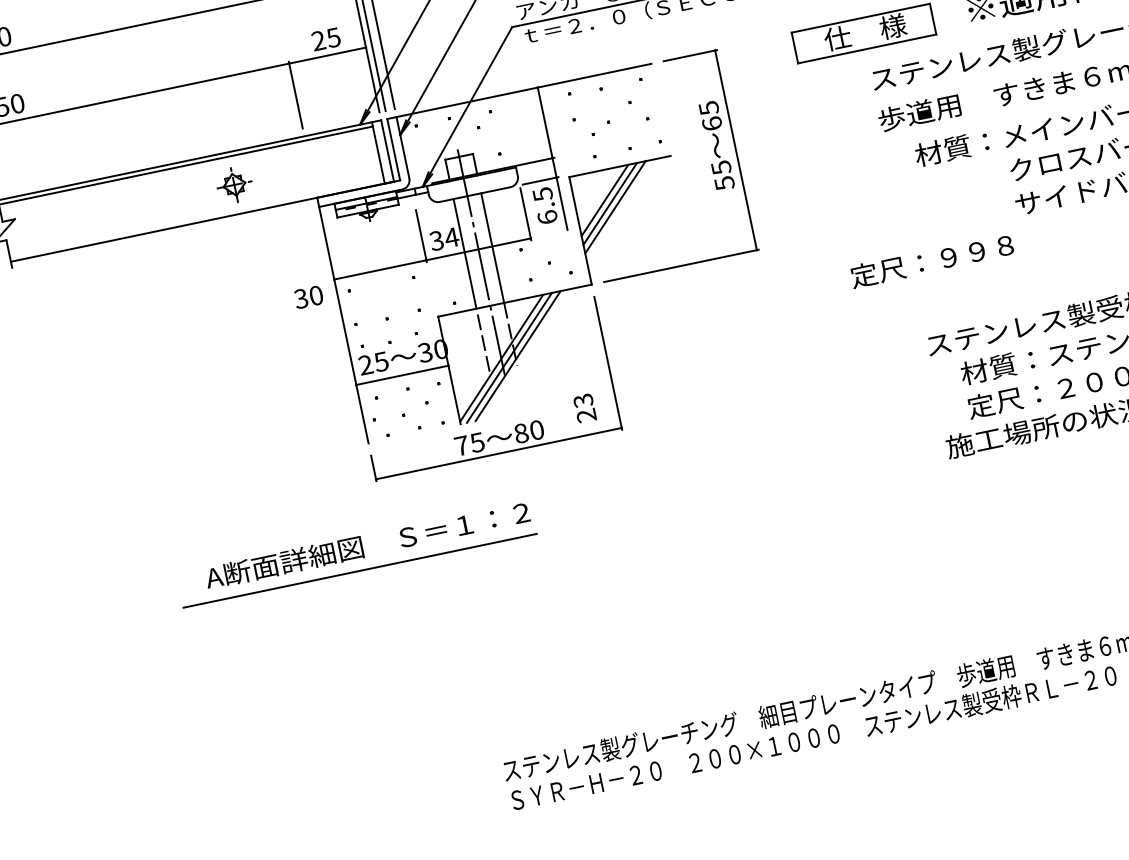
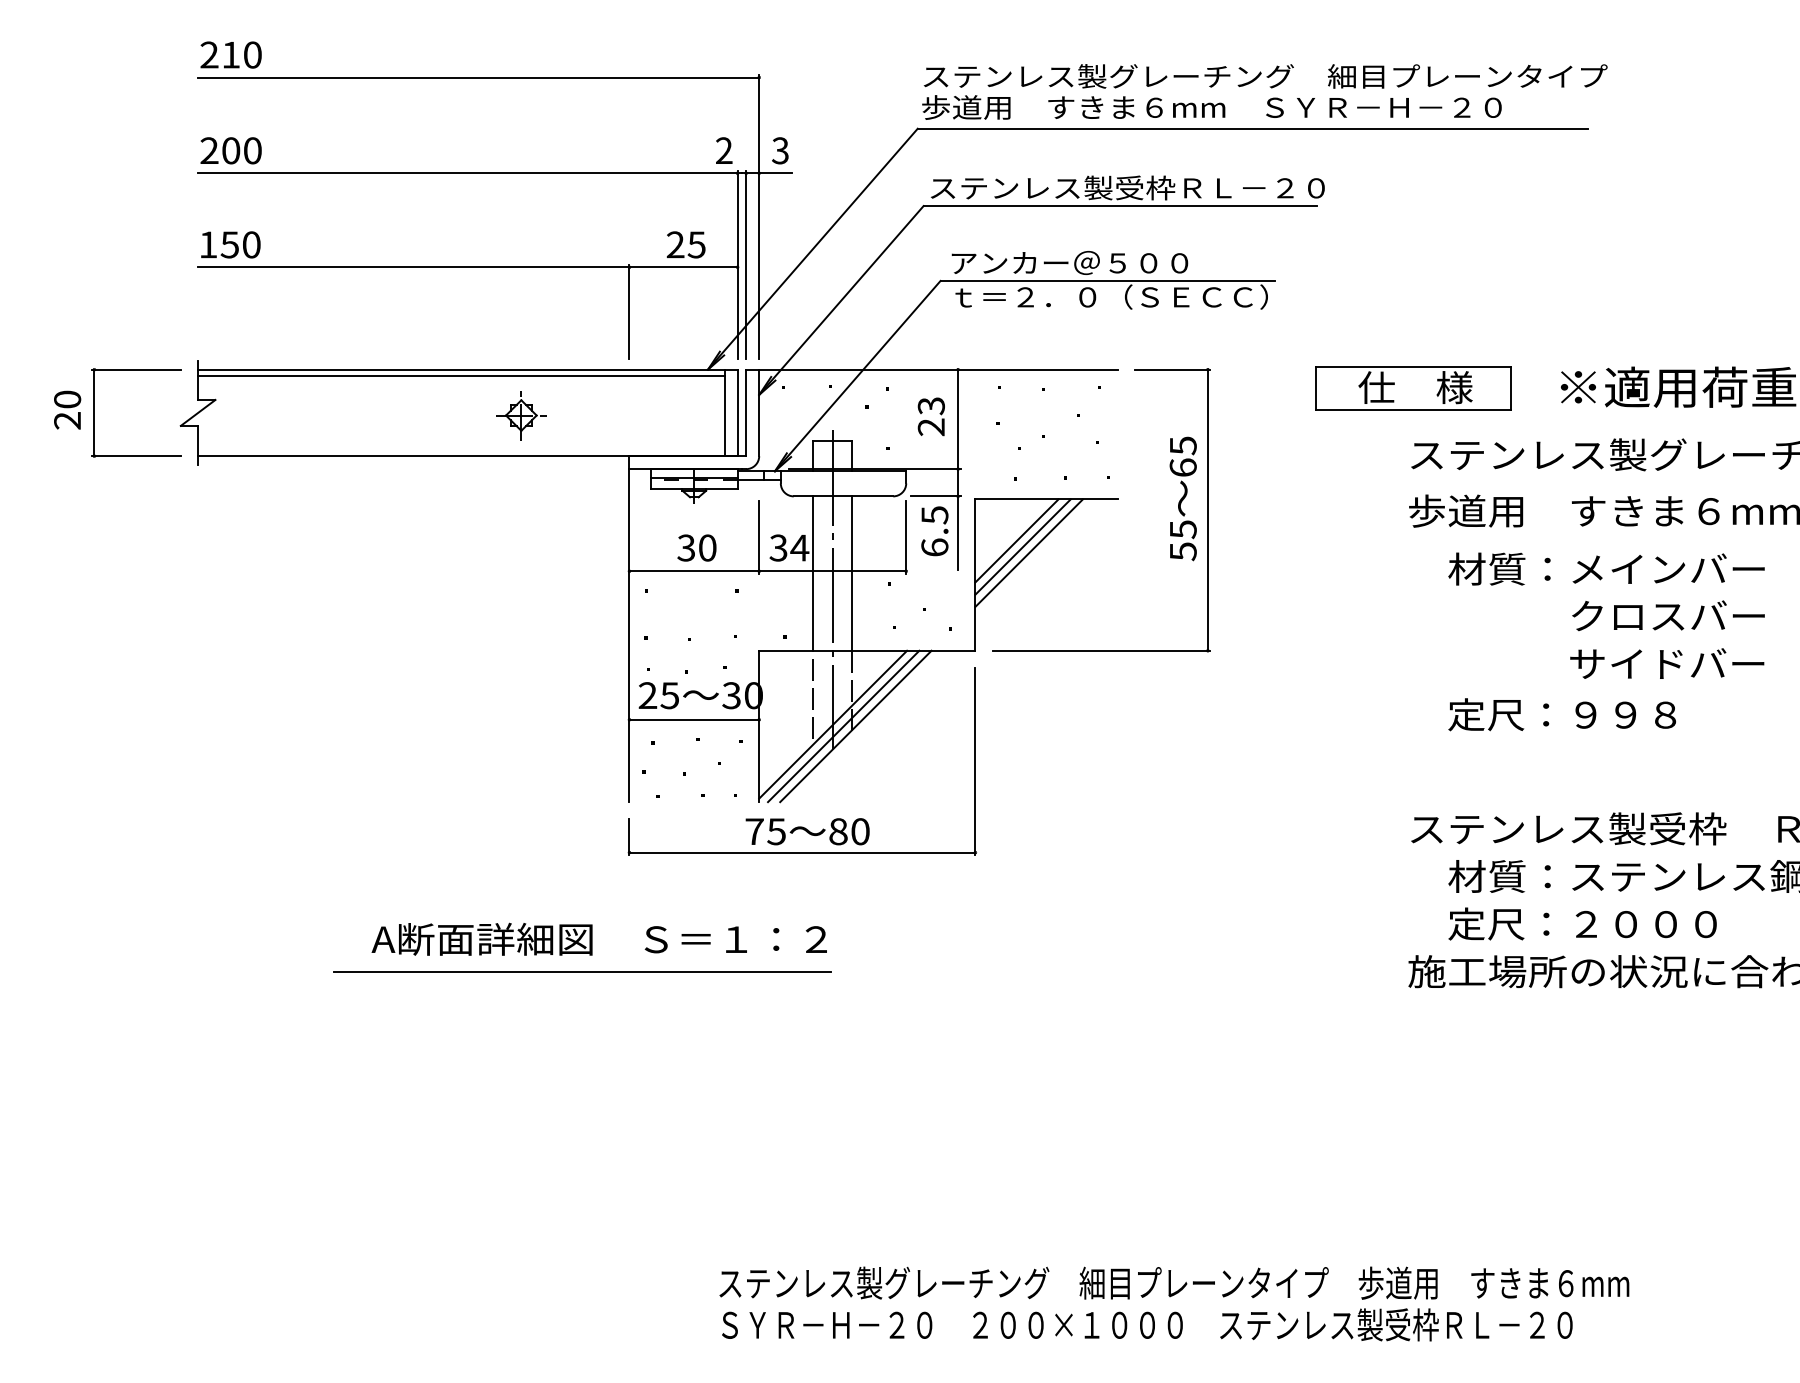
text: (931, 260) -> (1561, 714), moved
text: (308, 296) -> (696, 547), moved
text: (584, 408) -> (930, 416), moved

